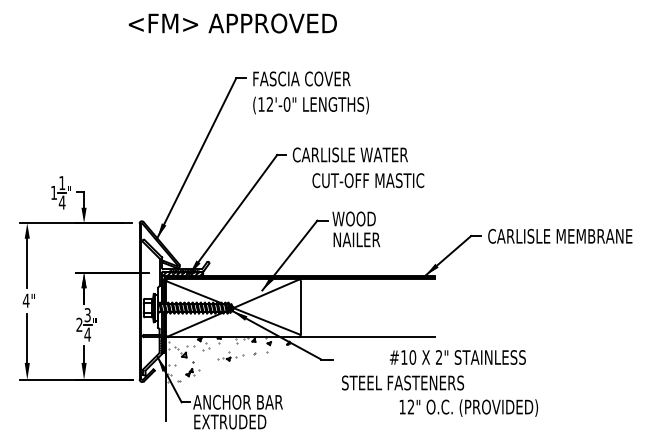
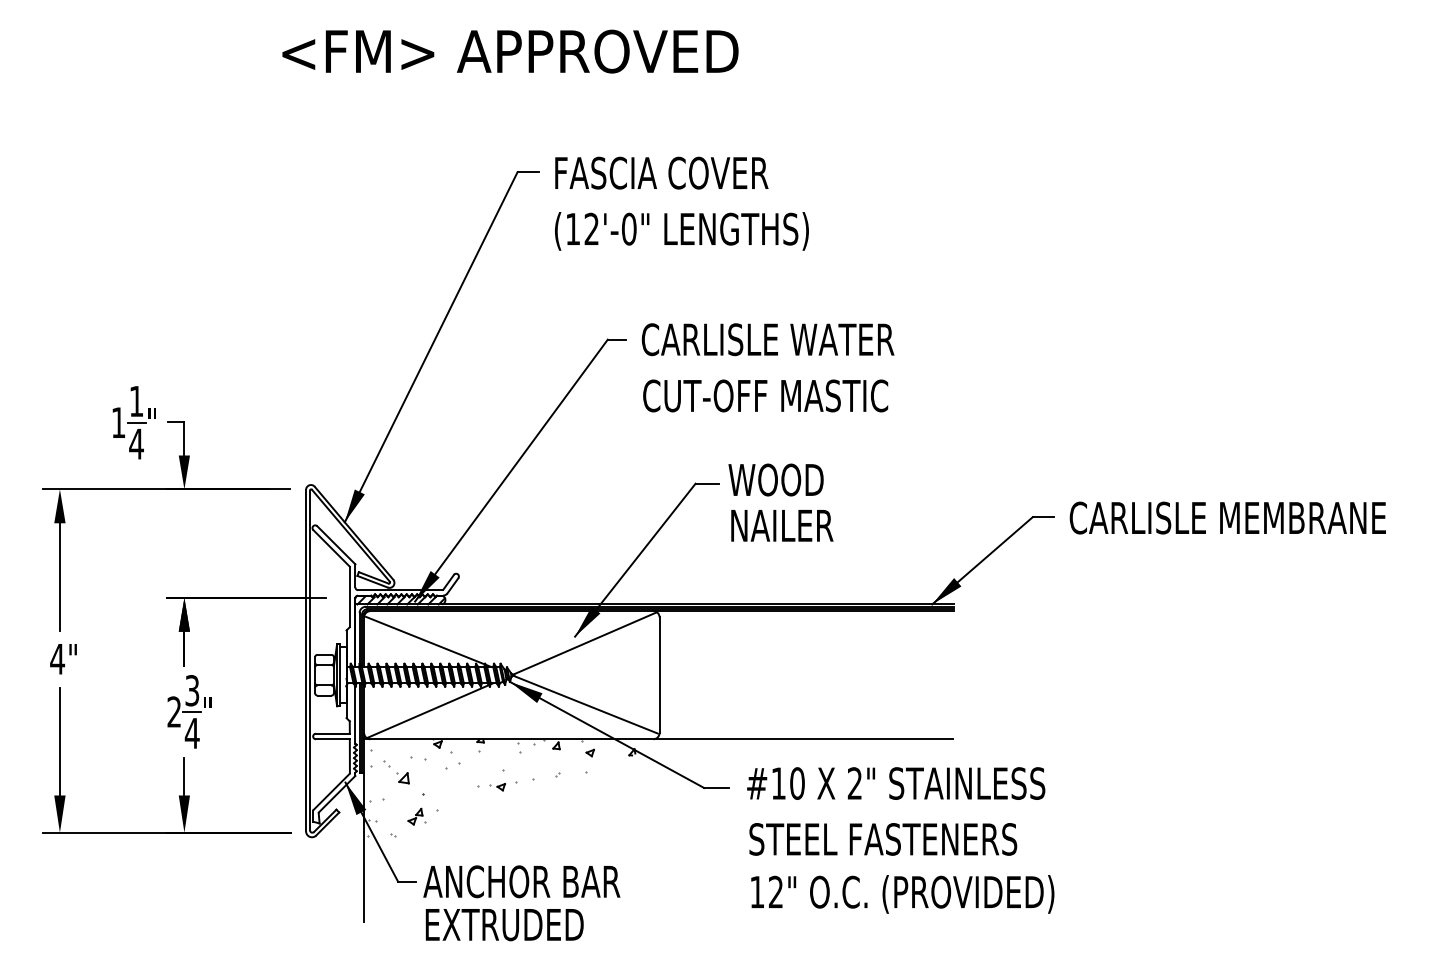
text: (368, 180) -> (765, 395), moved
text: (457, 357) -> (895, 783), moved
text: (468, 407) -> (901, 893), moved

